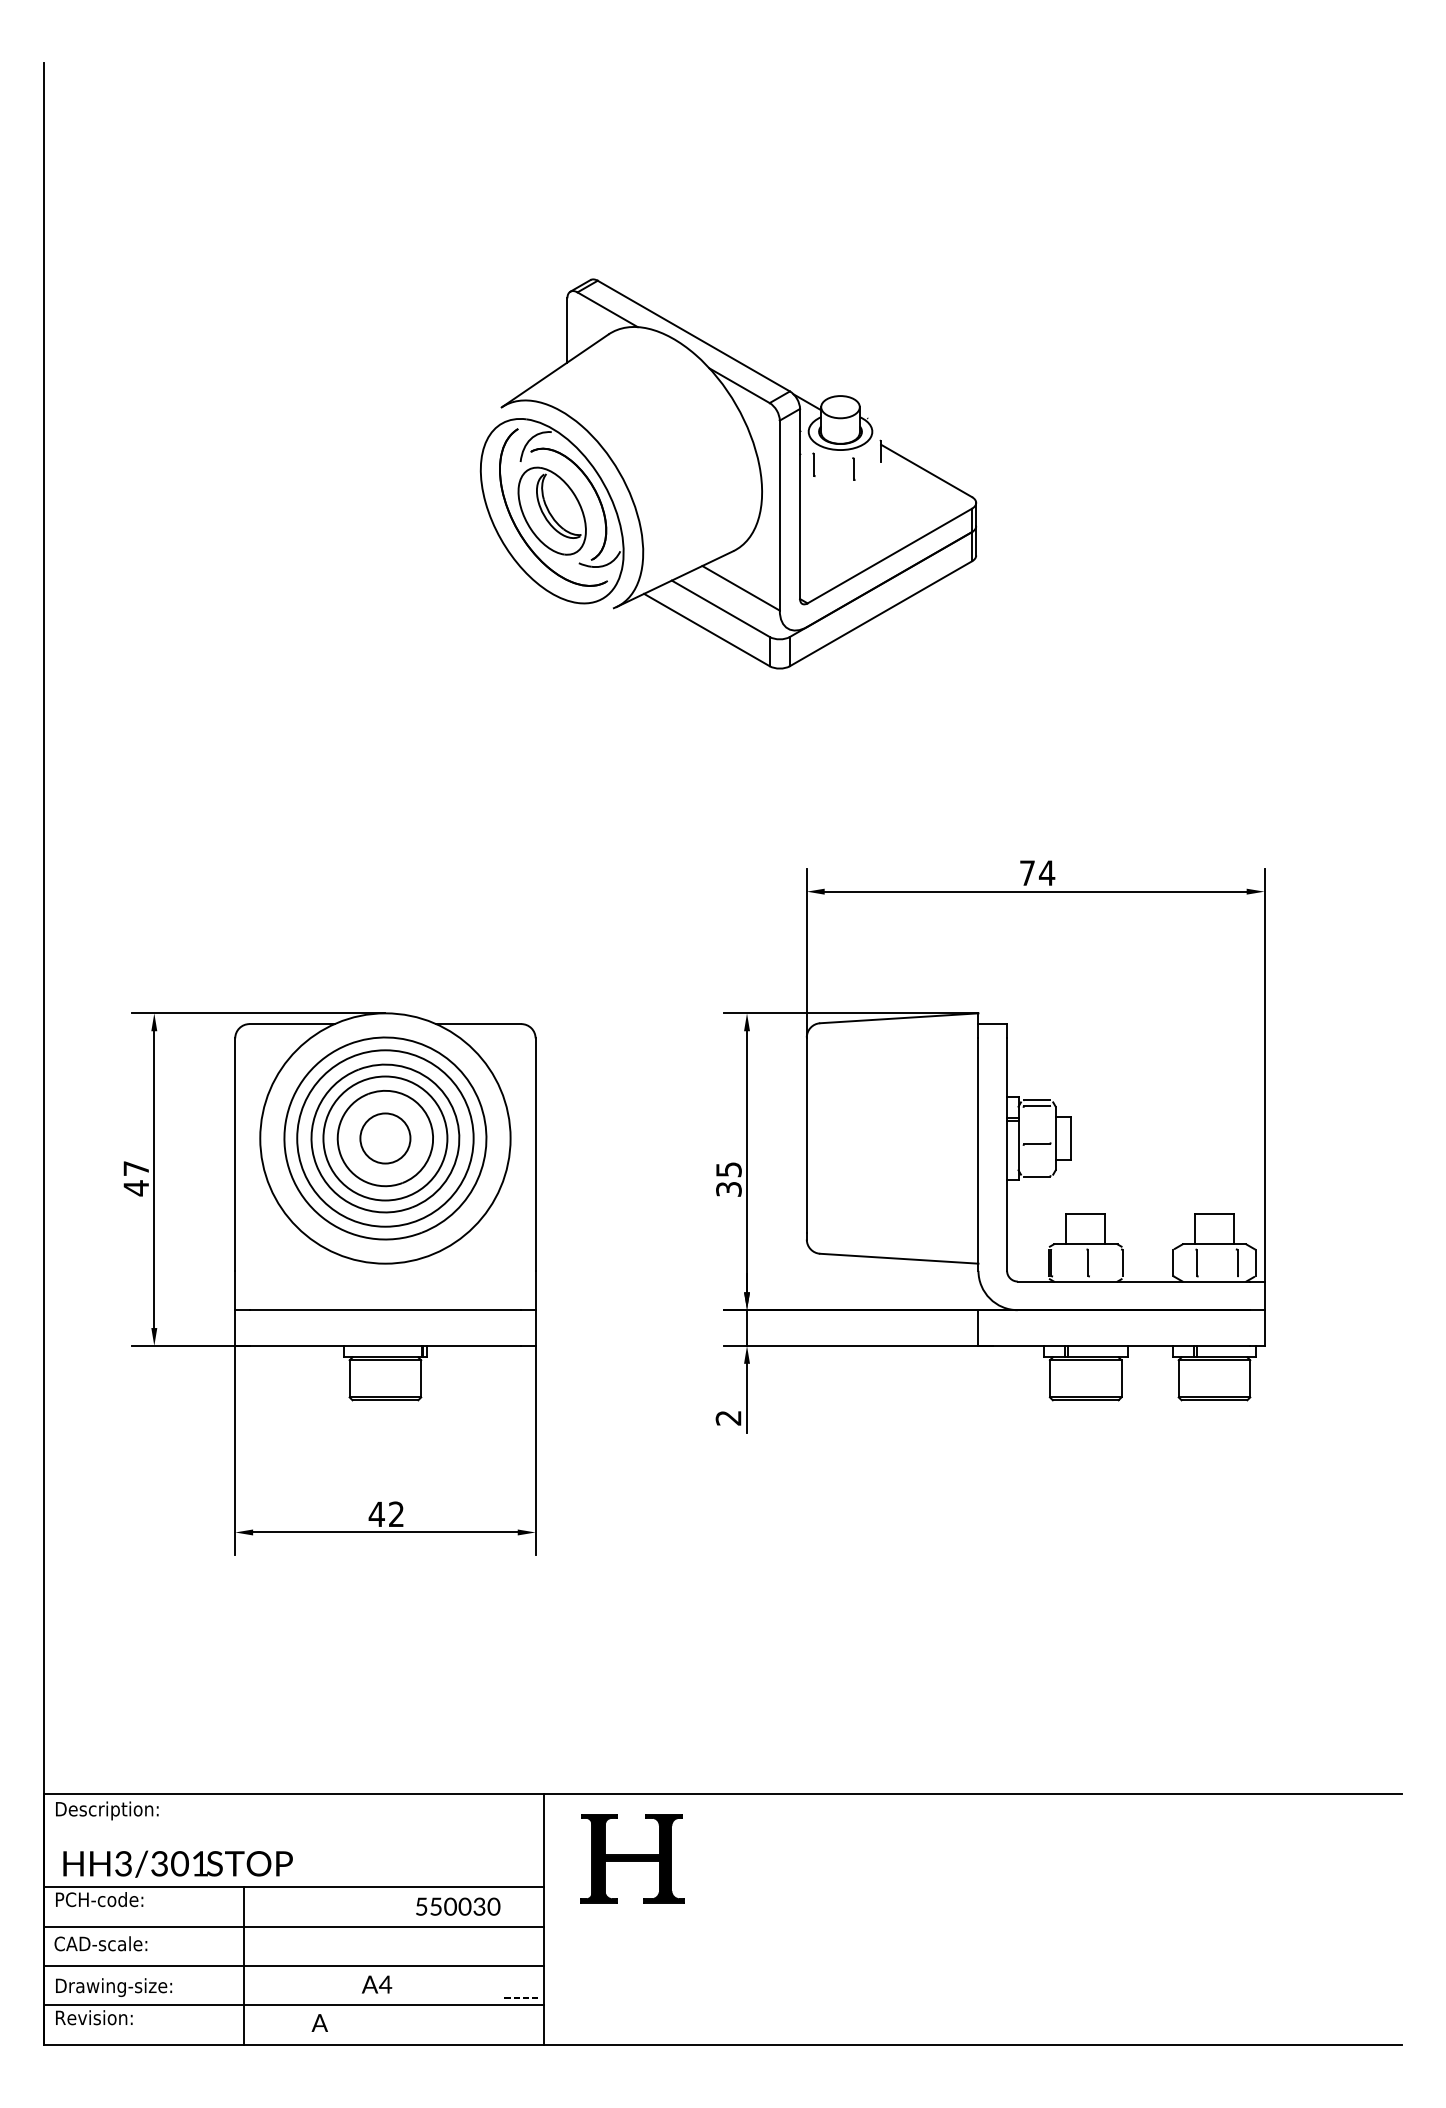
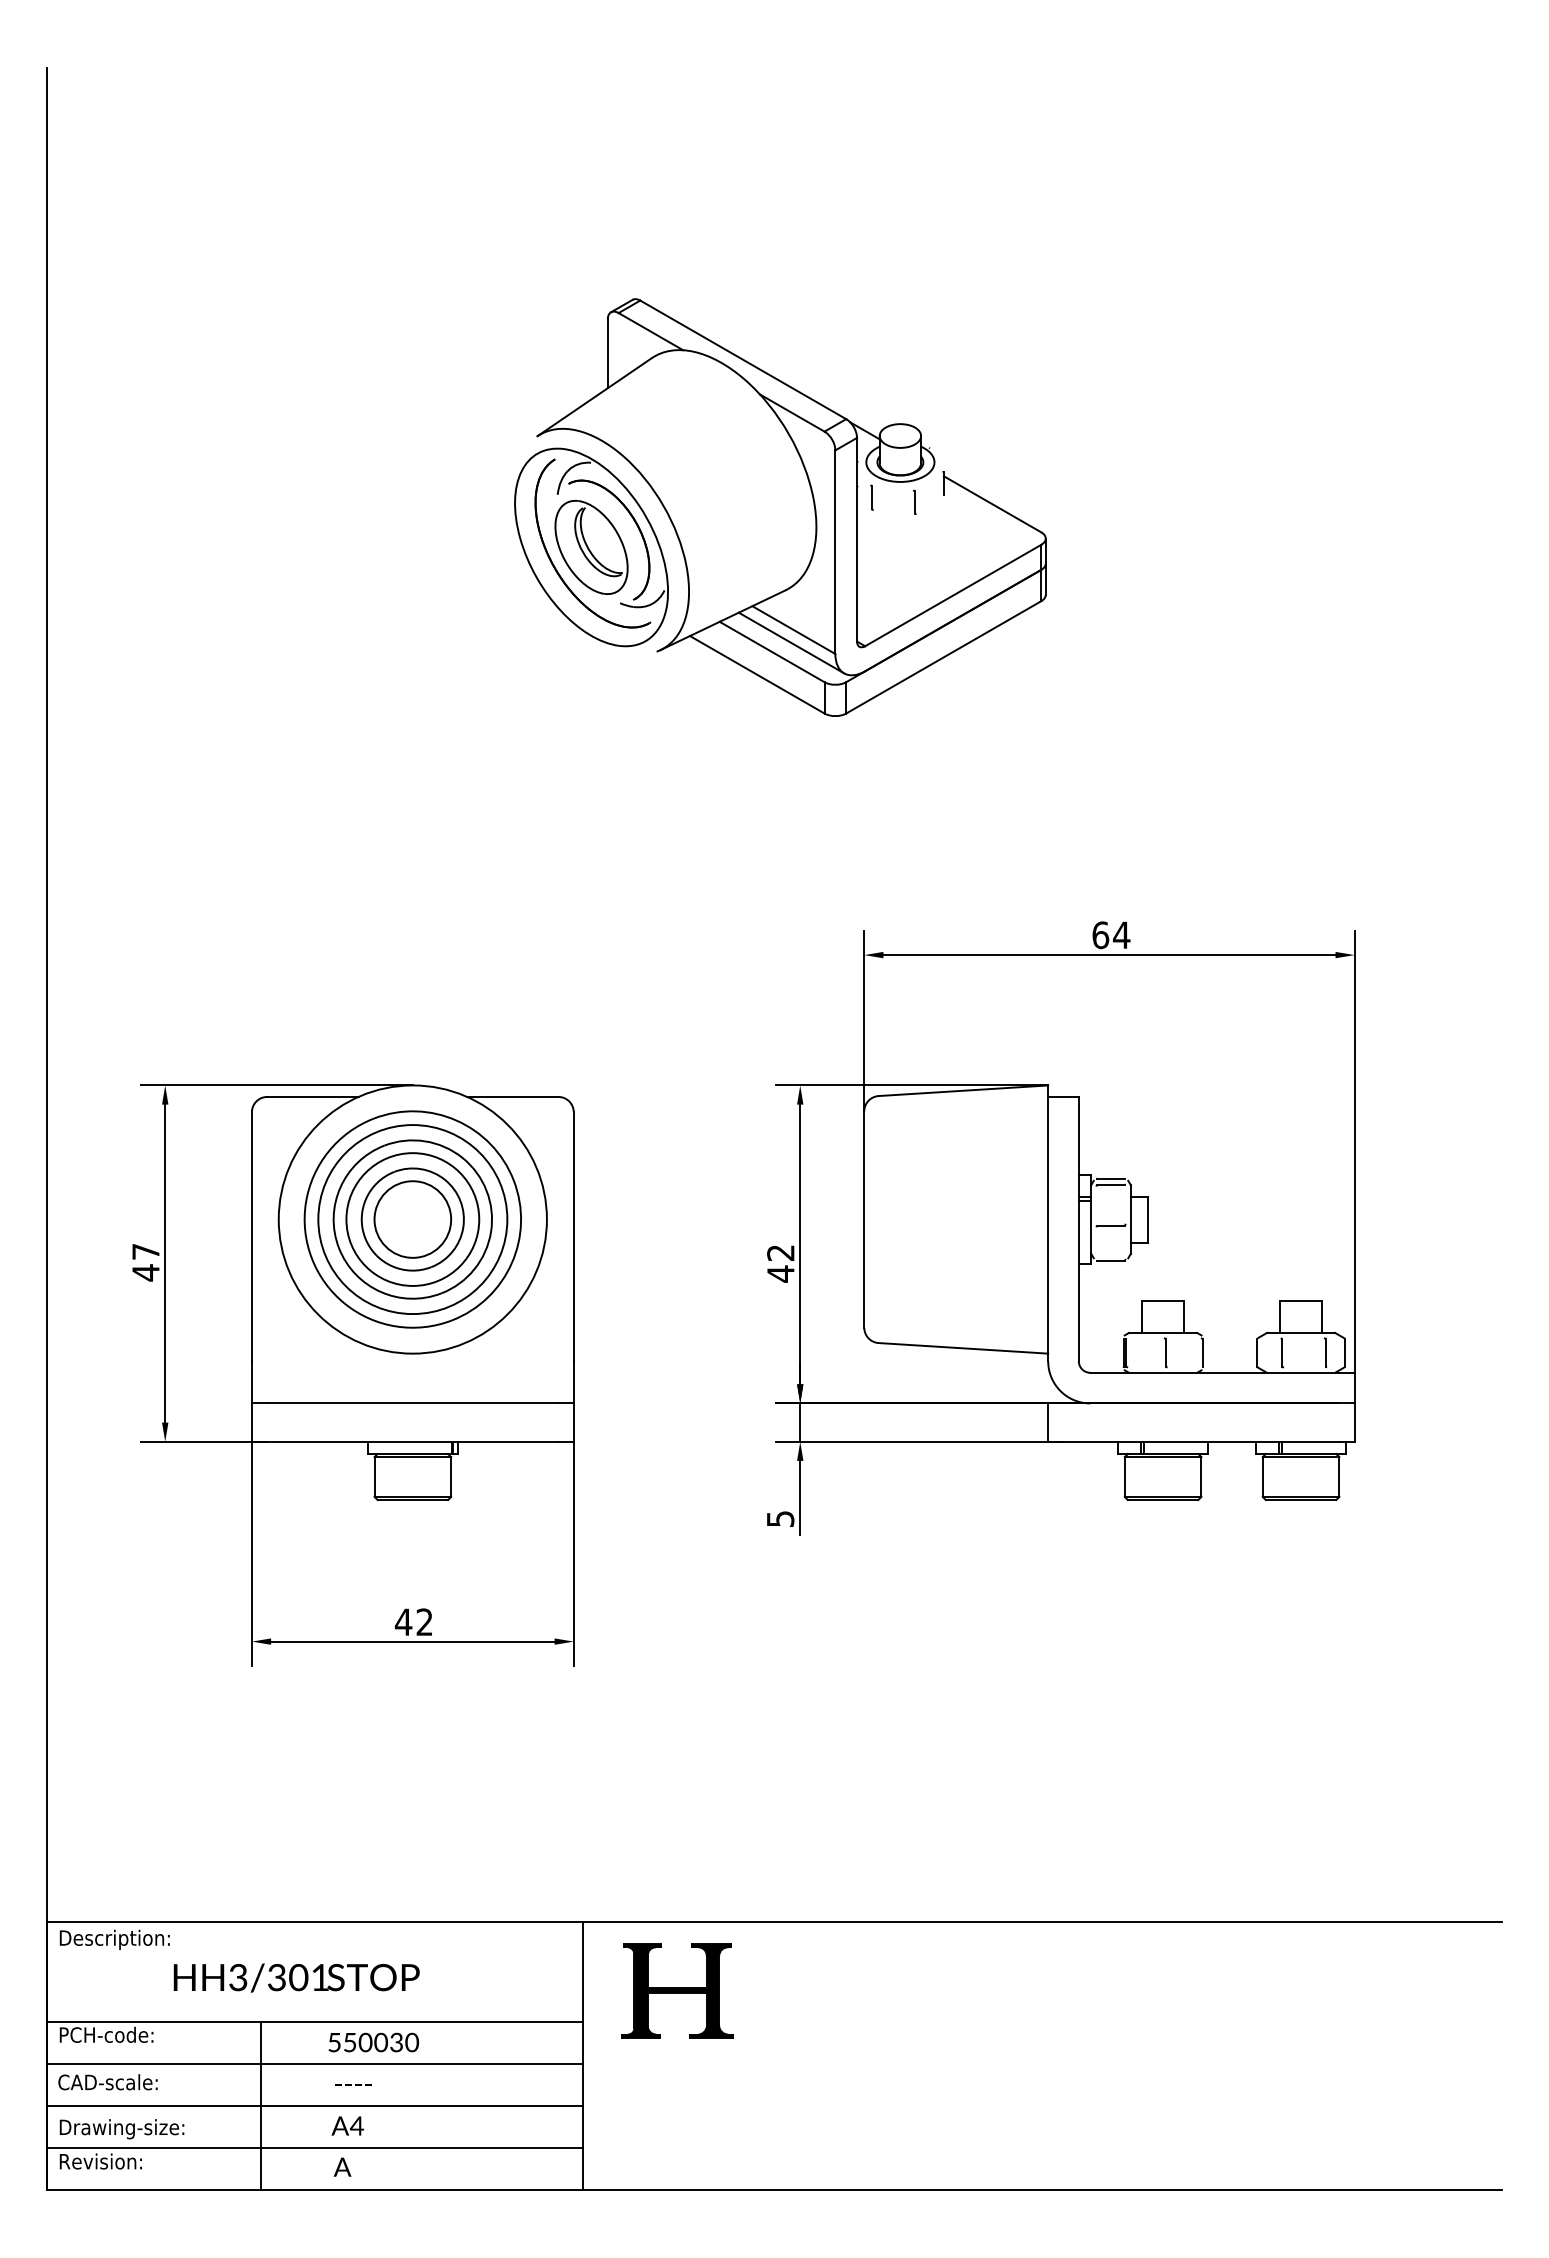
line: (738, 599) -> (791, 642), added
text: (1027, 873) -> (1100, 935), 74 -> 64
circle: (385, 1138) -> (412, 1219), size x1.43
text: (728, 1179) -> (780, 1263), 35 -> 42
text: (728, 1418) -> (780, 1519), 2 -> 5
text: (177, 1863) -> (296, 1977), moved
text: (457, 1906) -> (373, 2042), moved
text: (376, 1984) -> (347, 2125), moved
text: (521, 1998) -> (353, 2084), moved

